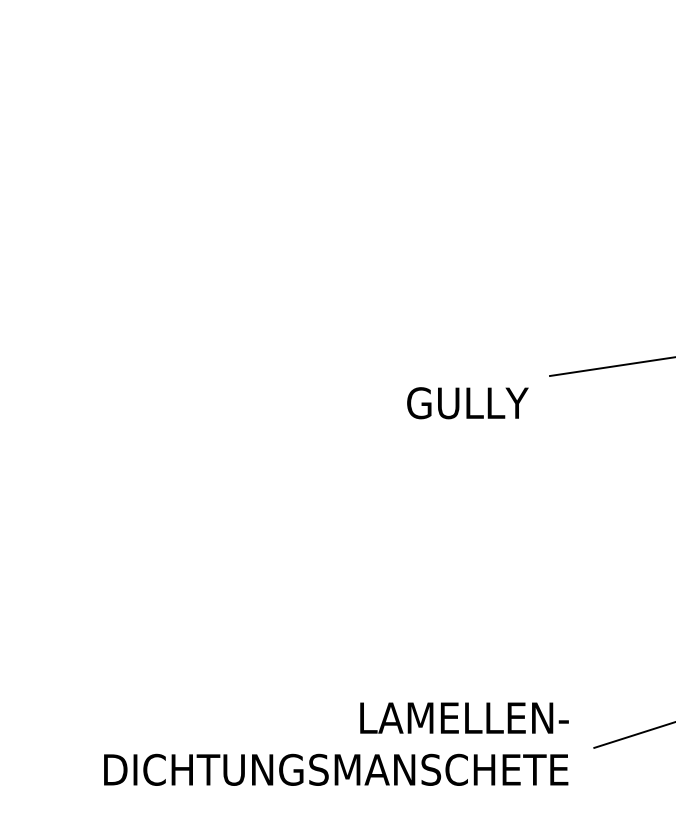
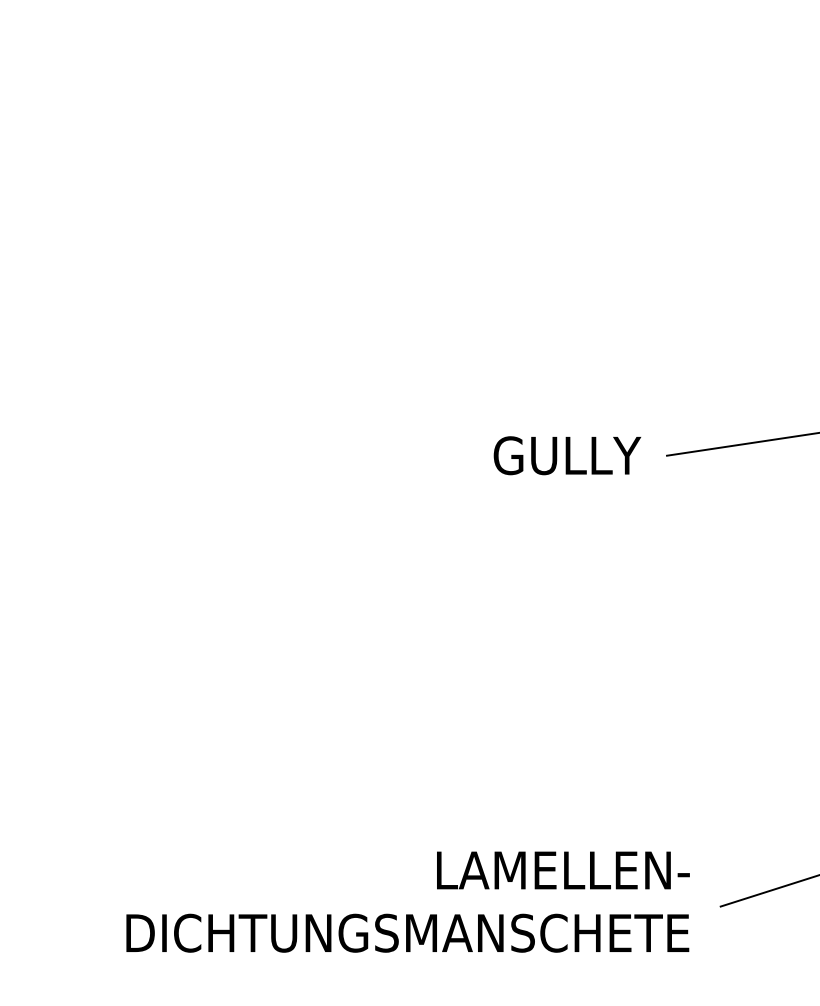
text: (467, 403) -> (567, 455), moved

